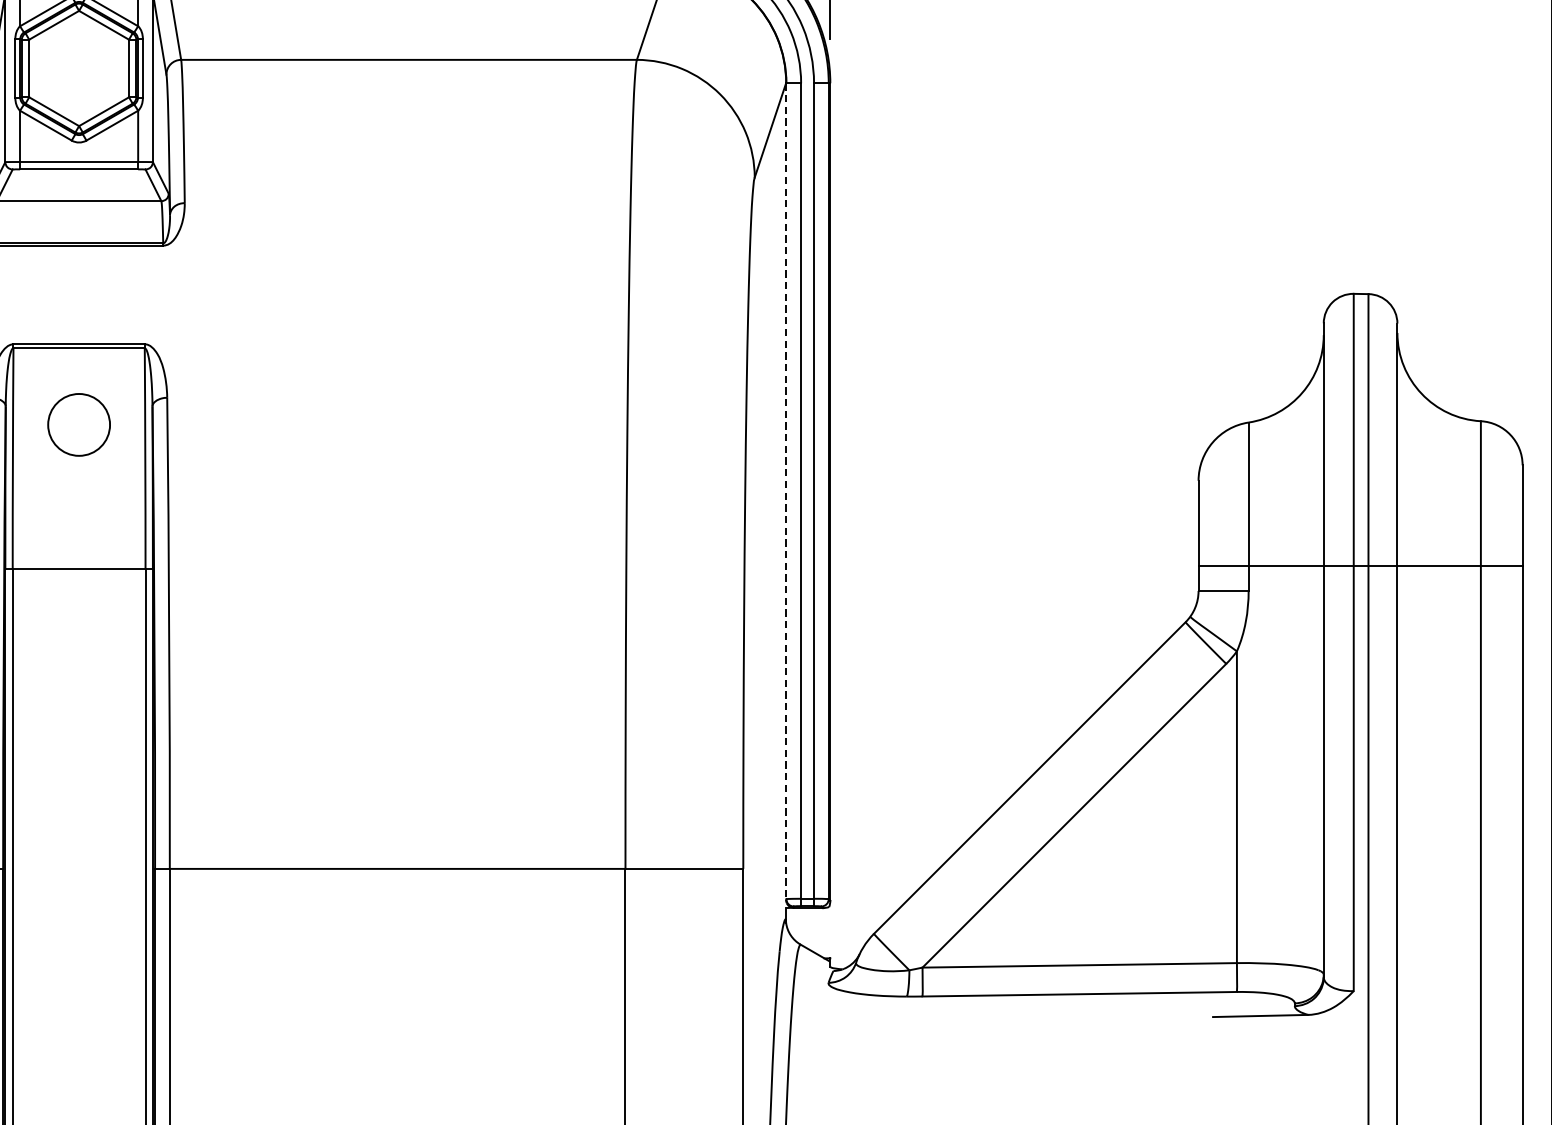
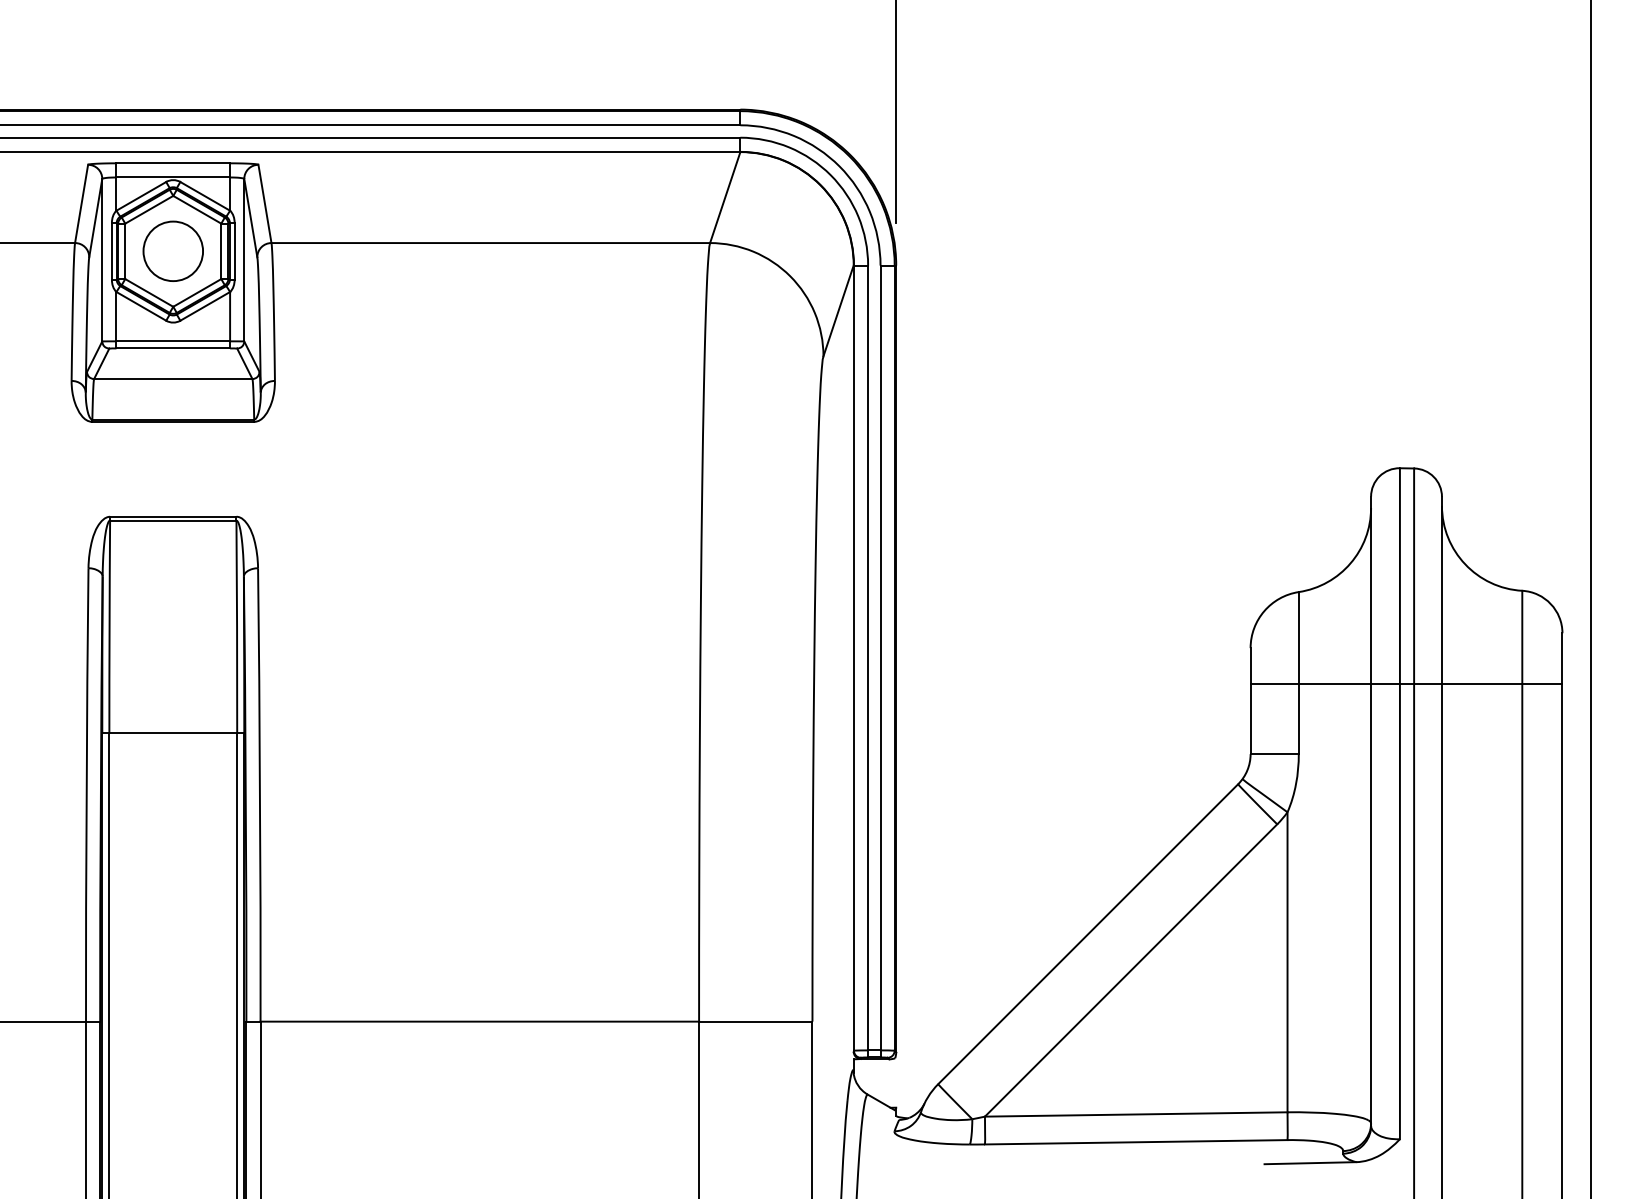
circle: (78, 424) -> (172, 250), moved
line: (785, 491) -> (853, 658), dashed -> solid
line: (1360, 565) -> (1406, 683), moved

